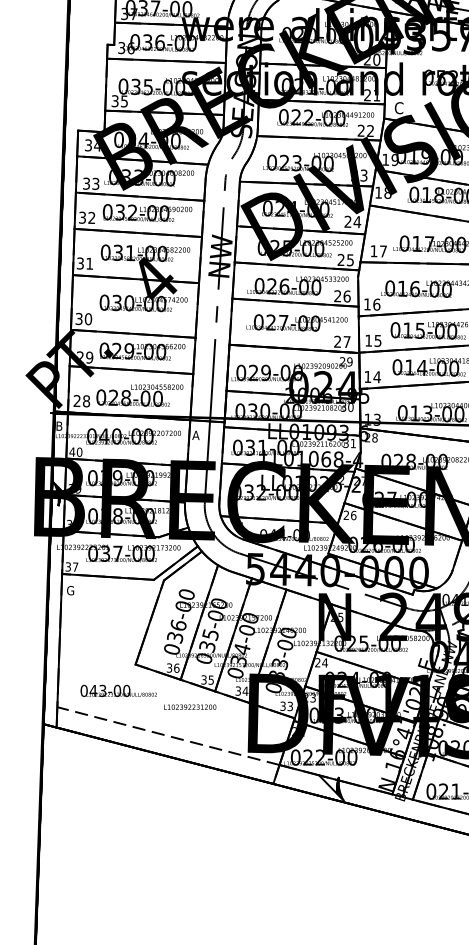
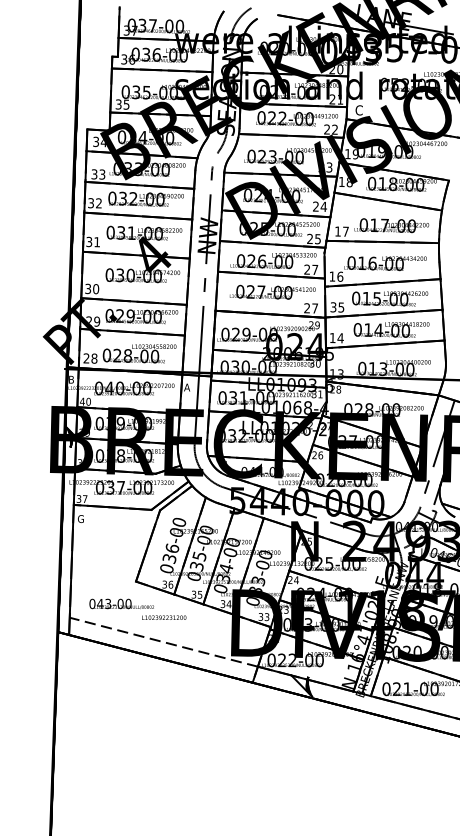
text: (347, 296) -> (315, 269), 26 -> 27
text: (368, 340) -> (333, 307), 15 -> 35
text: (190, 706) -> (164, 617), moved

